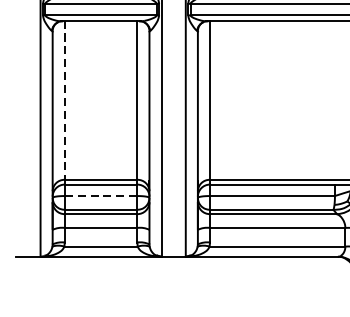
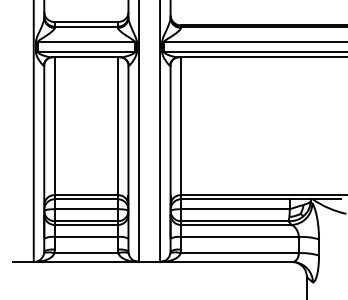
line: (64, 100) -> (54, 126), dashed -> solid
line: (101, 196) -> (86, 209), dashed -> solid

